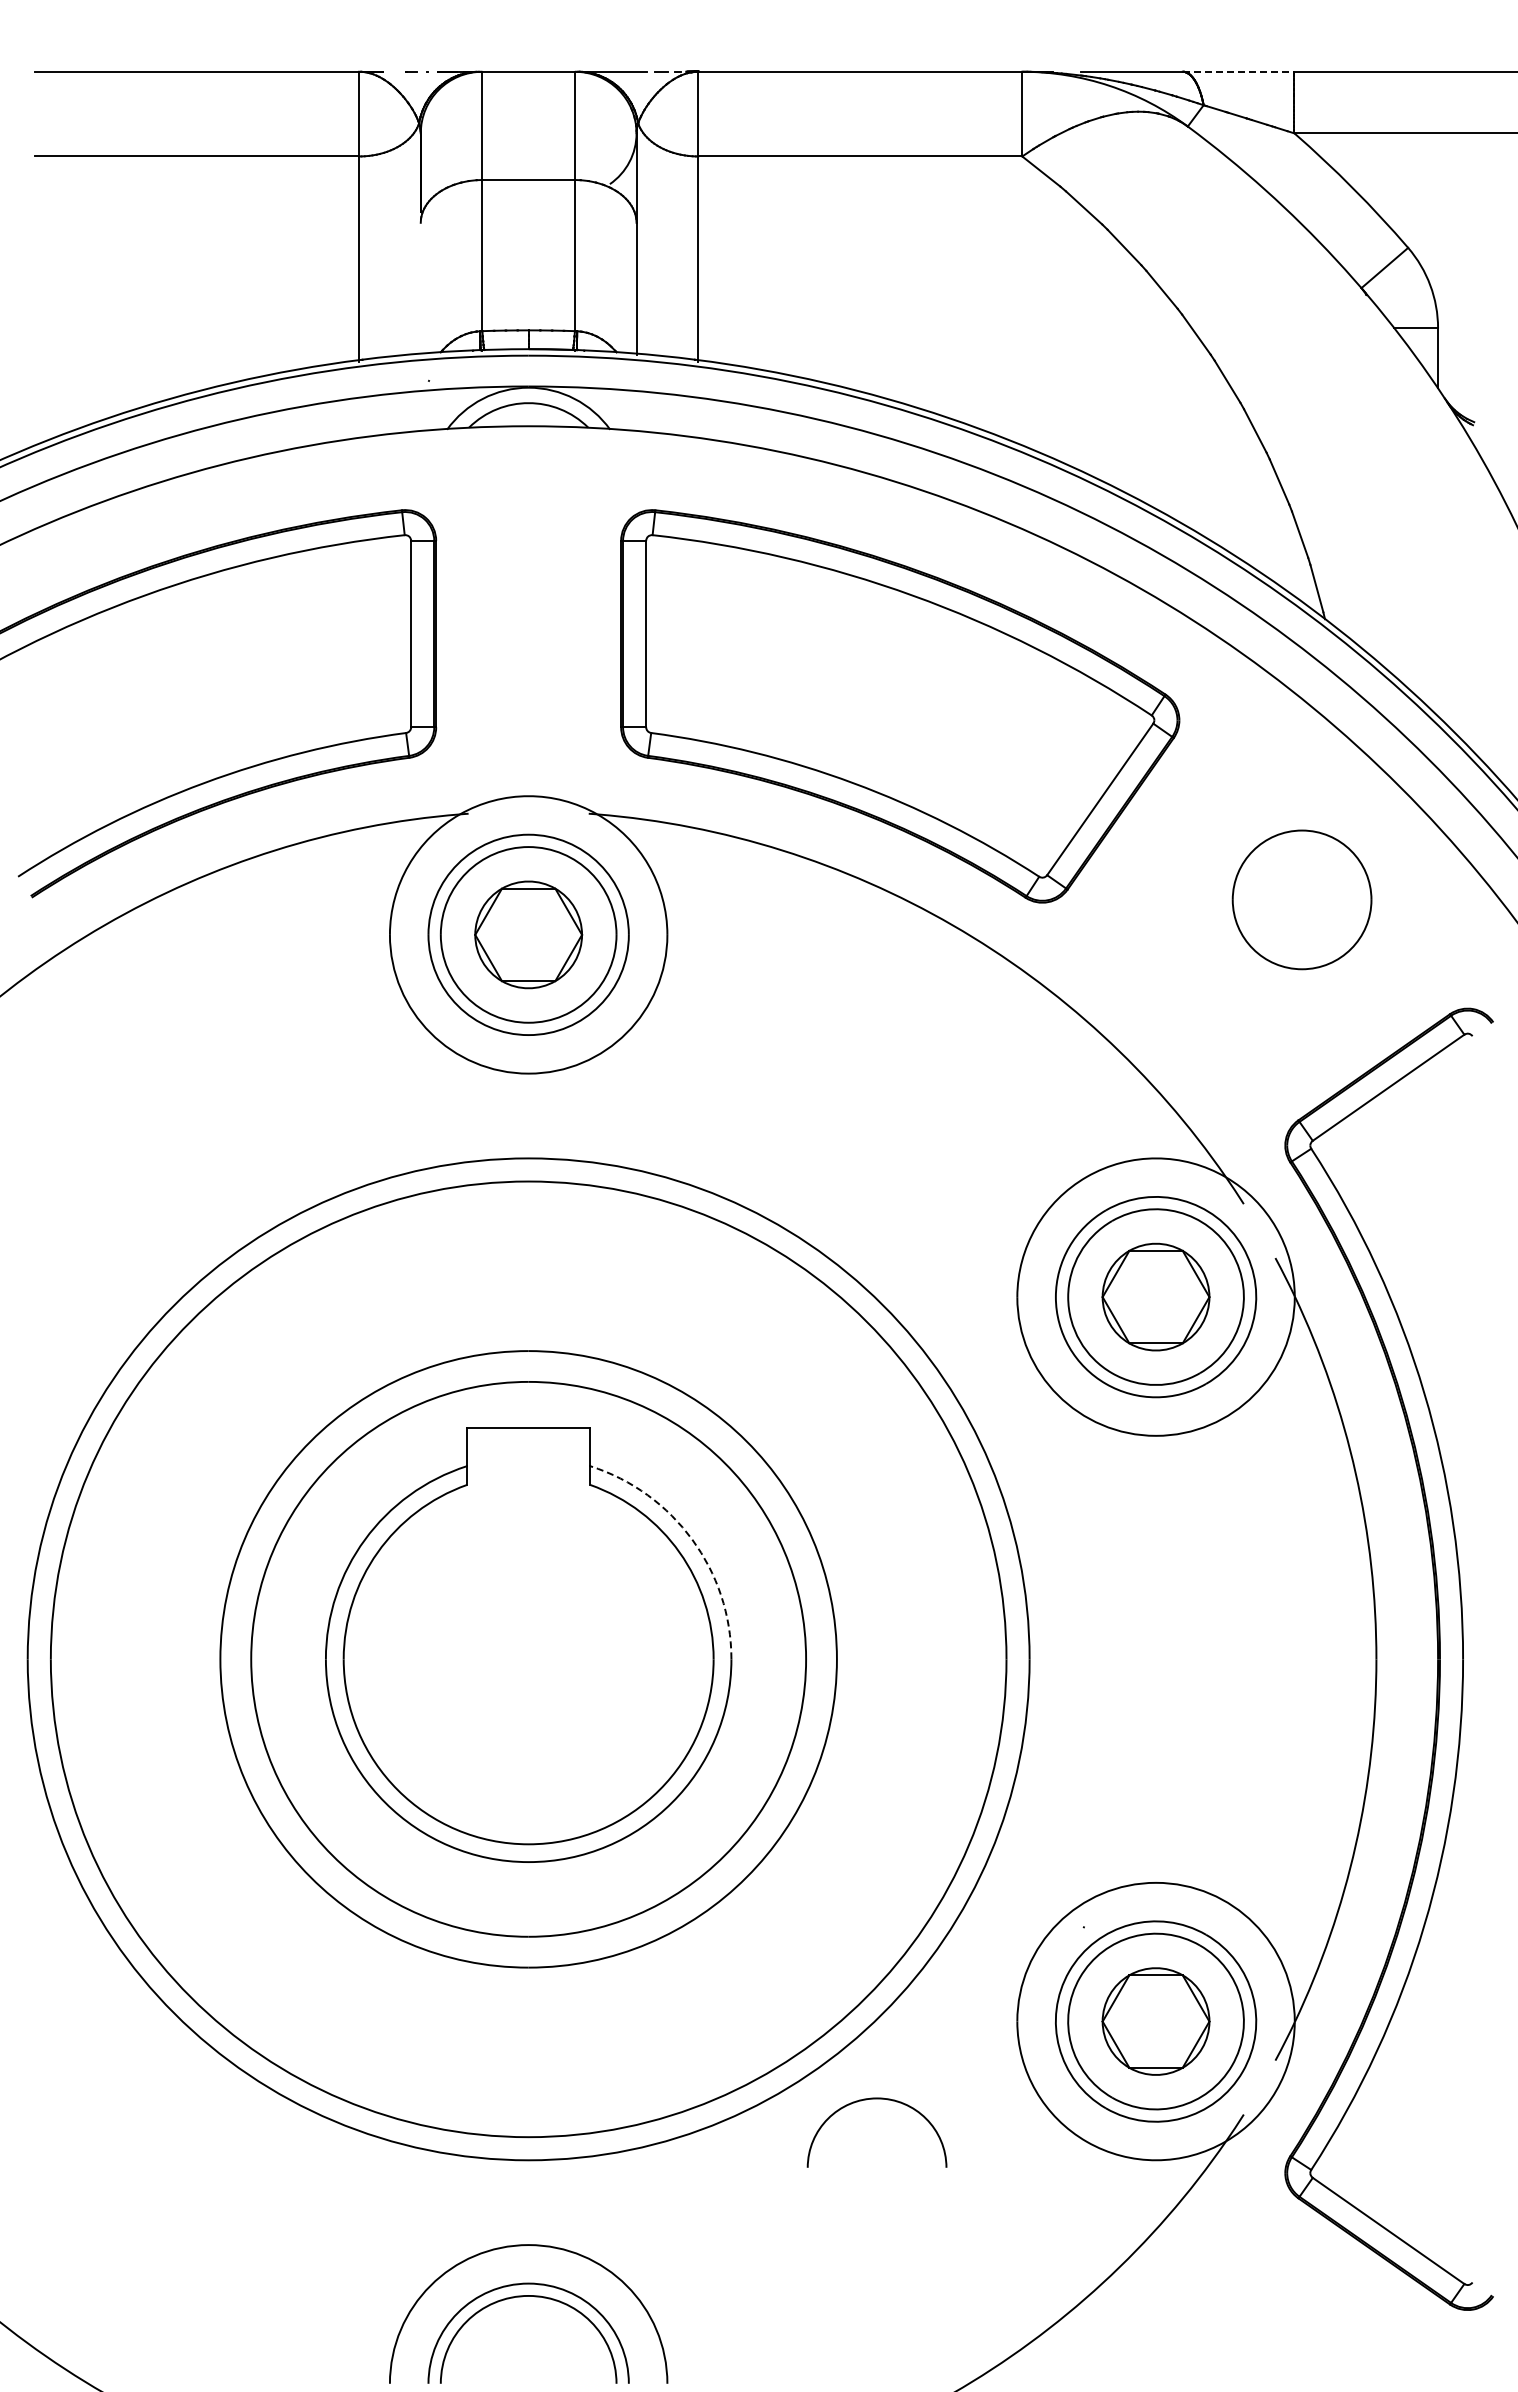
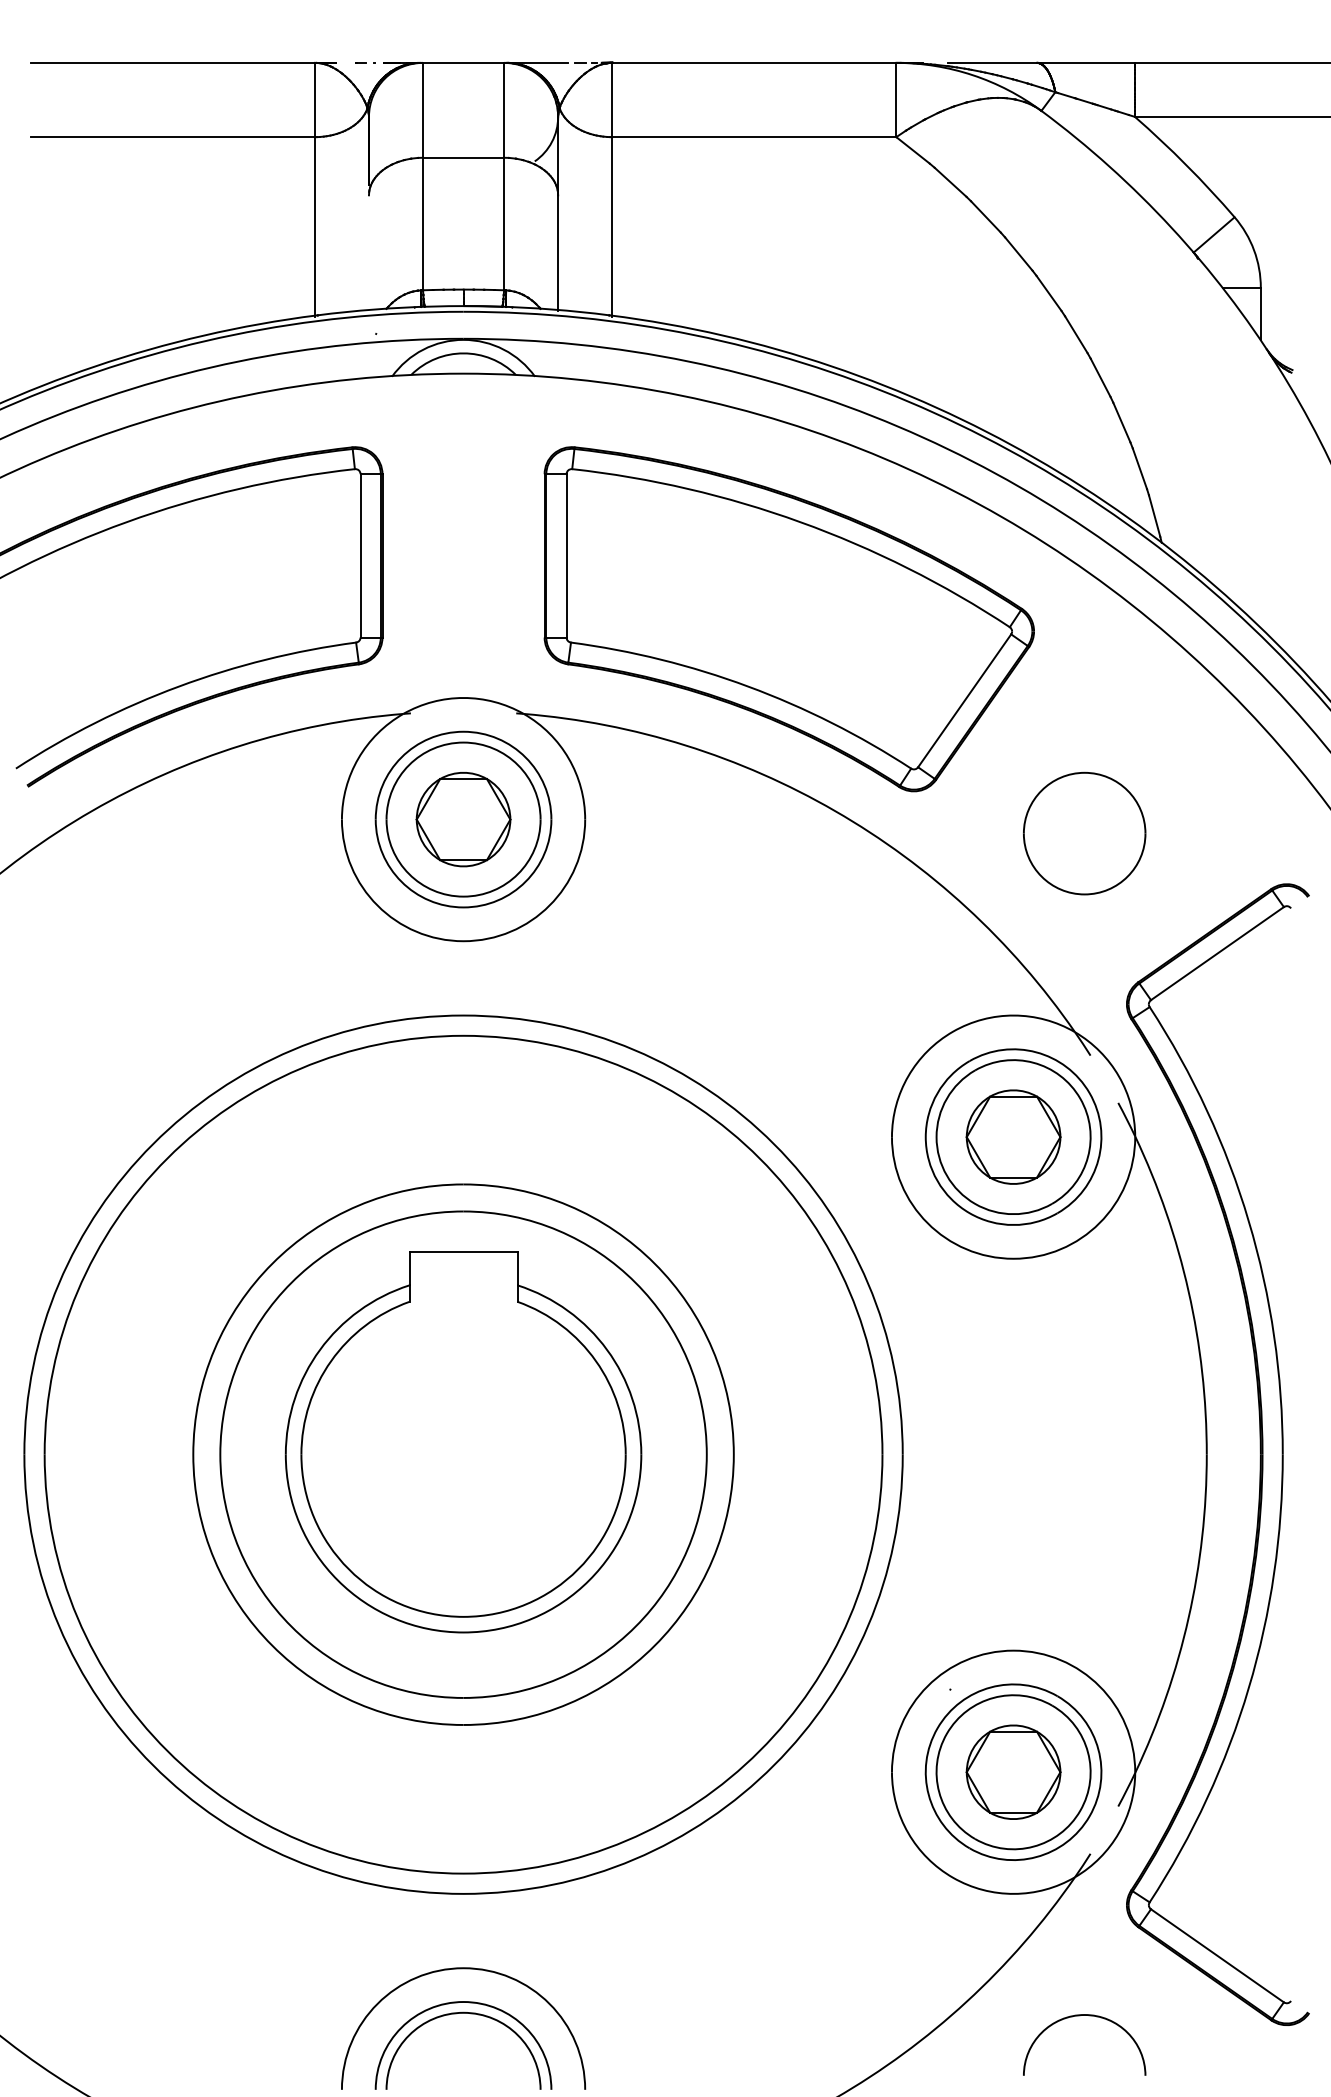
line: (1238, 71) -> (1085, 62), dashed -> solid
part: (1301, 899) -> (1084, 833), moved
arc: (692, 1539) -> (607, 1349), dashed -> solid
arc: (876, 2099) -> (1084, 2015), moved

